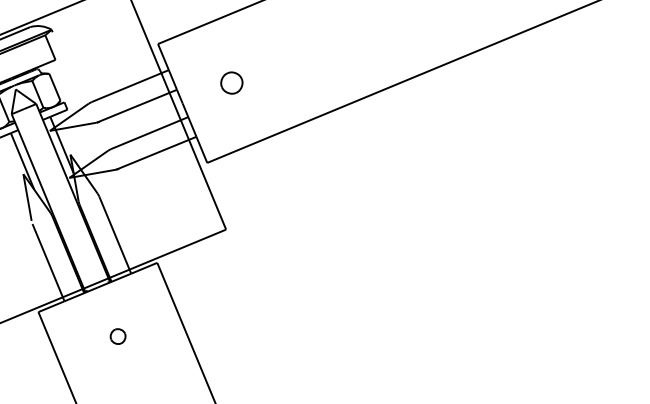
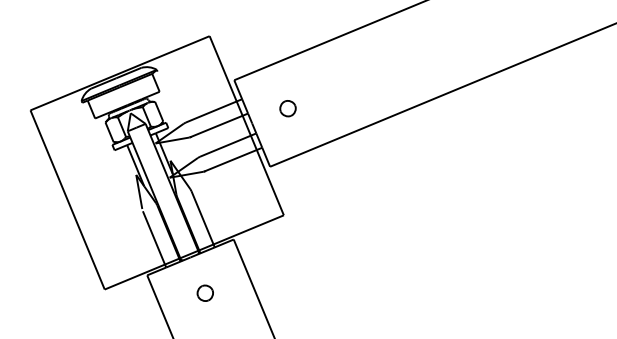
part: (117, 335) -> (204, 292), size x1.43

